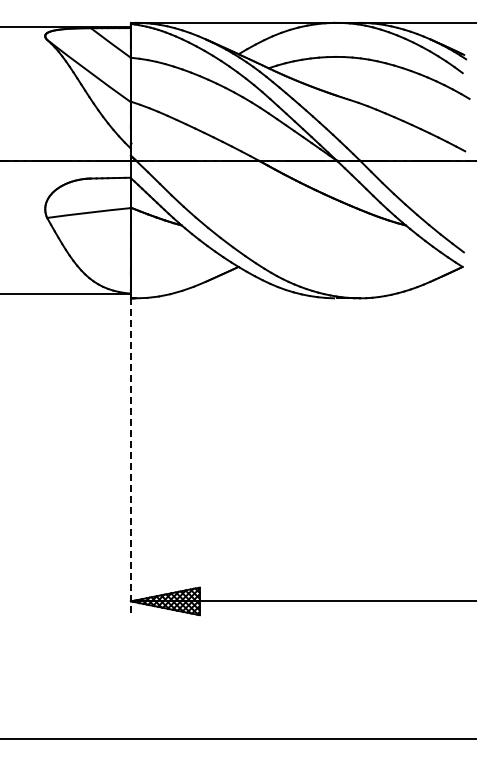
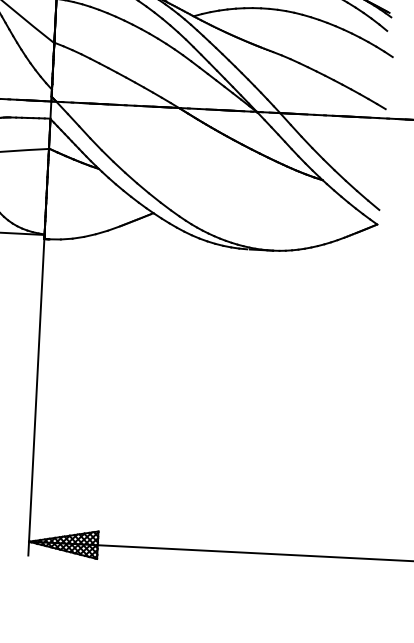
line: (130, 457) -> (35, 398), dashed -> solid

